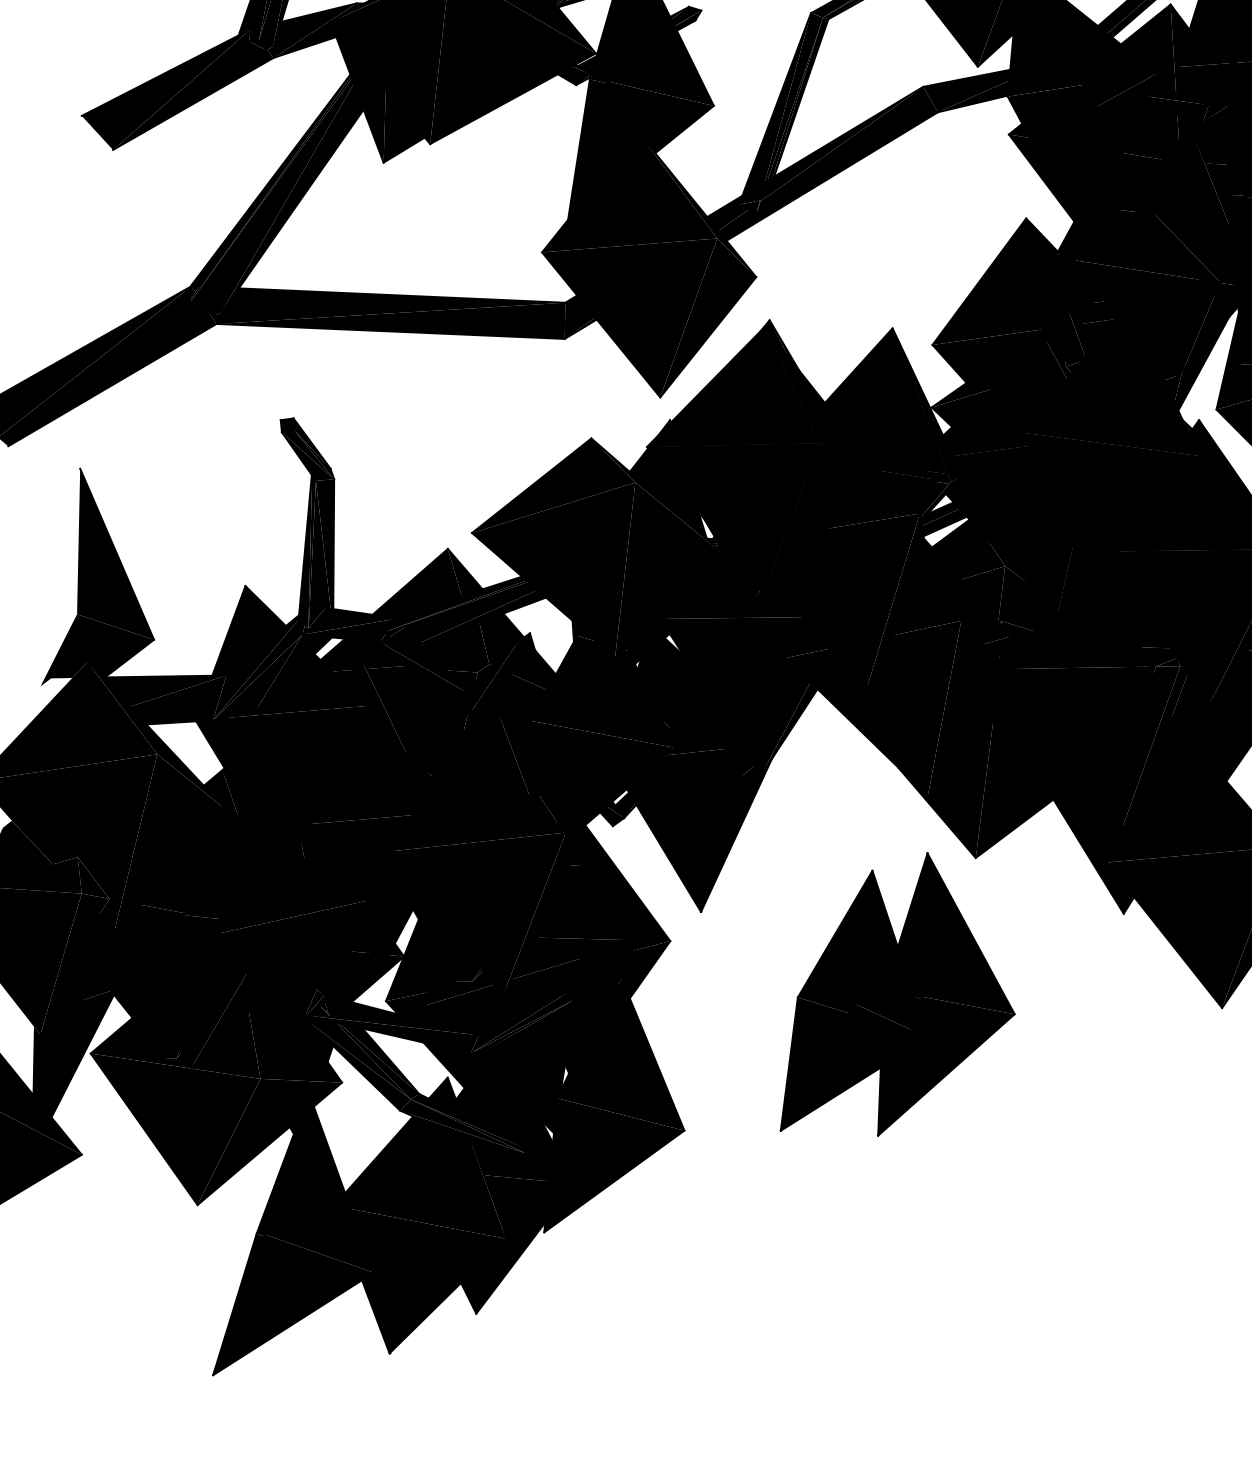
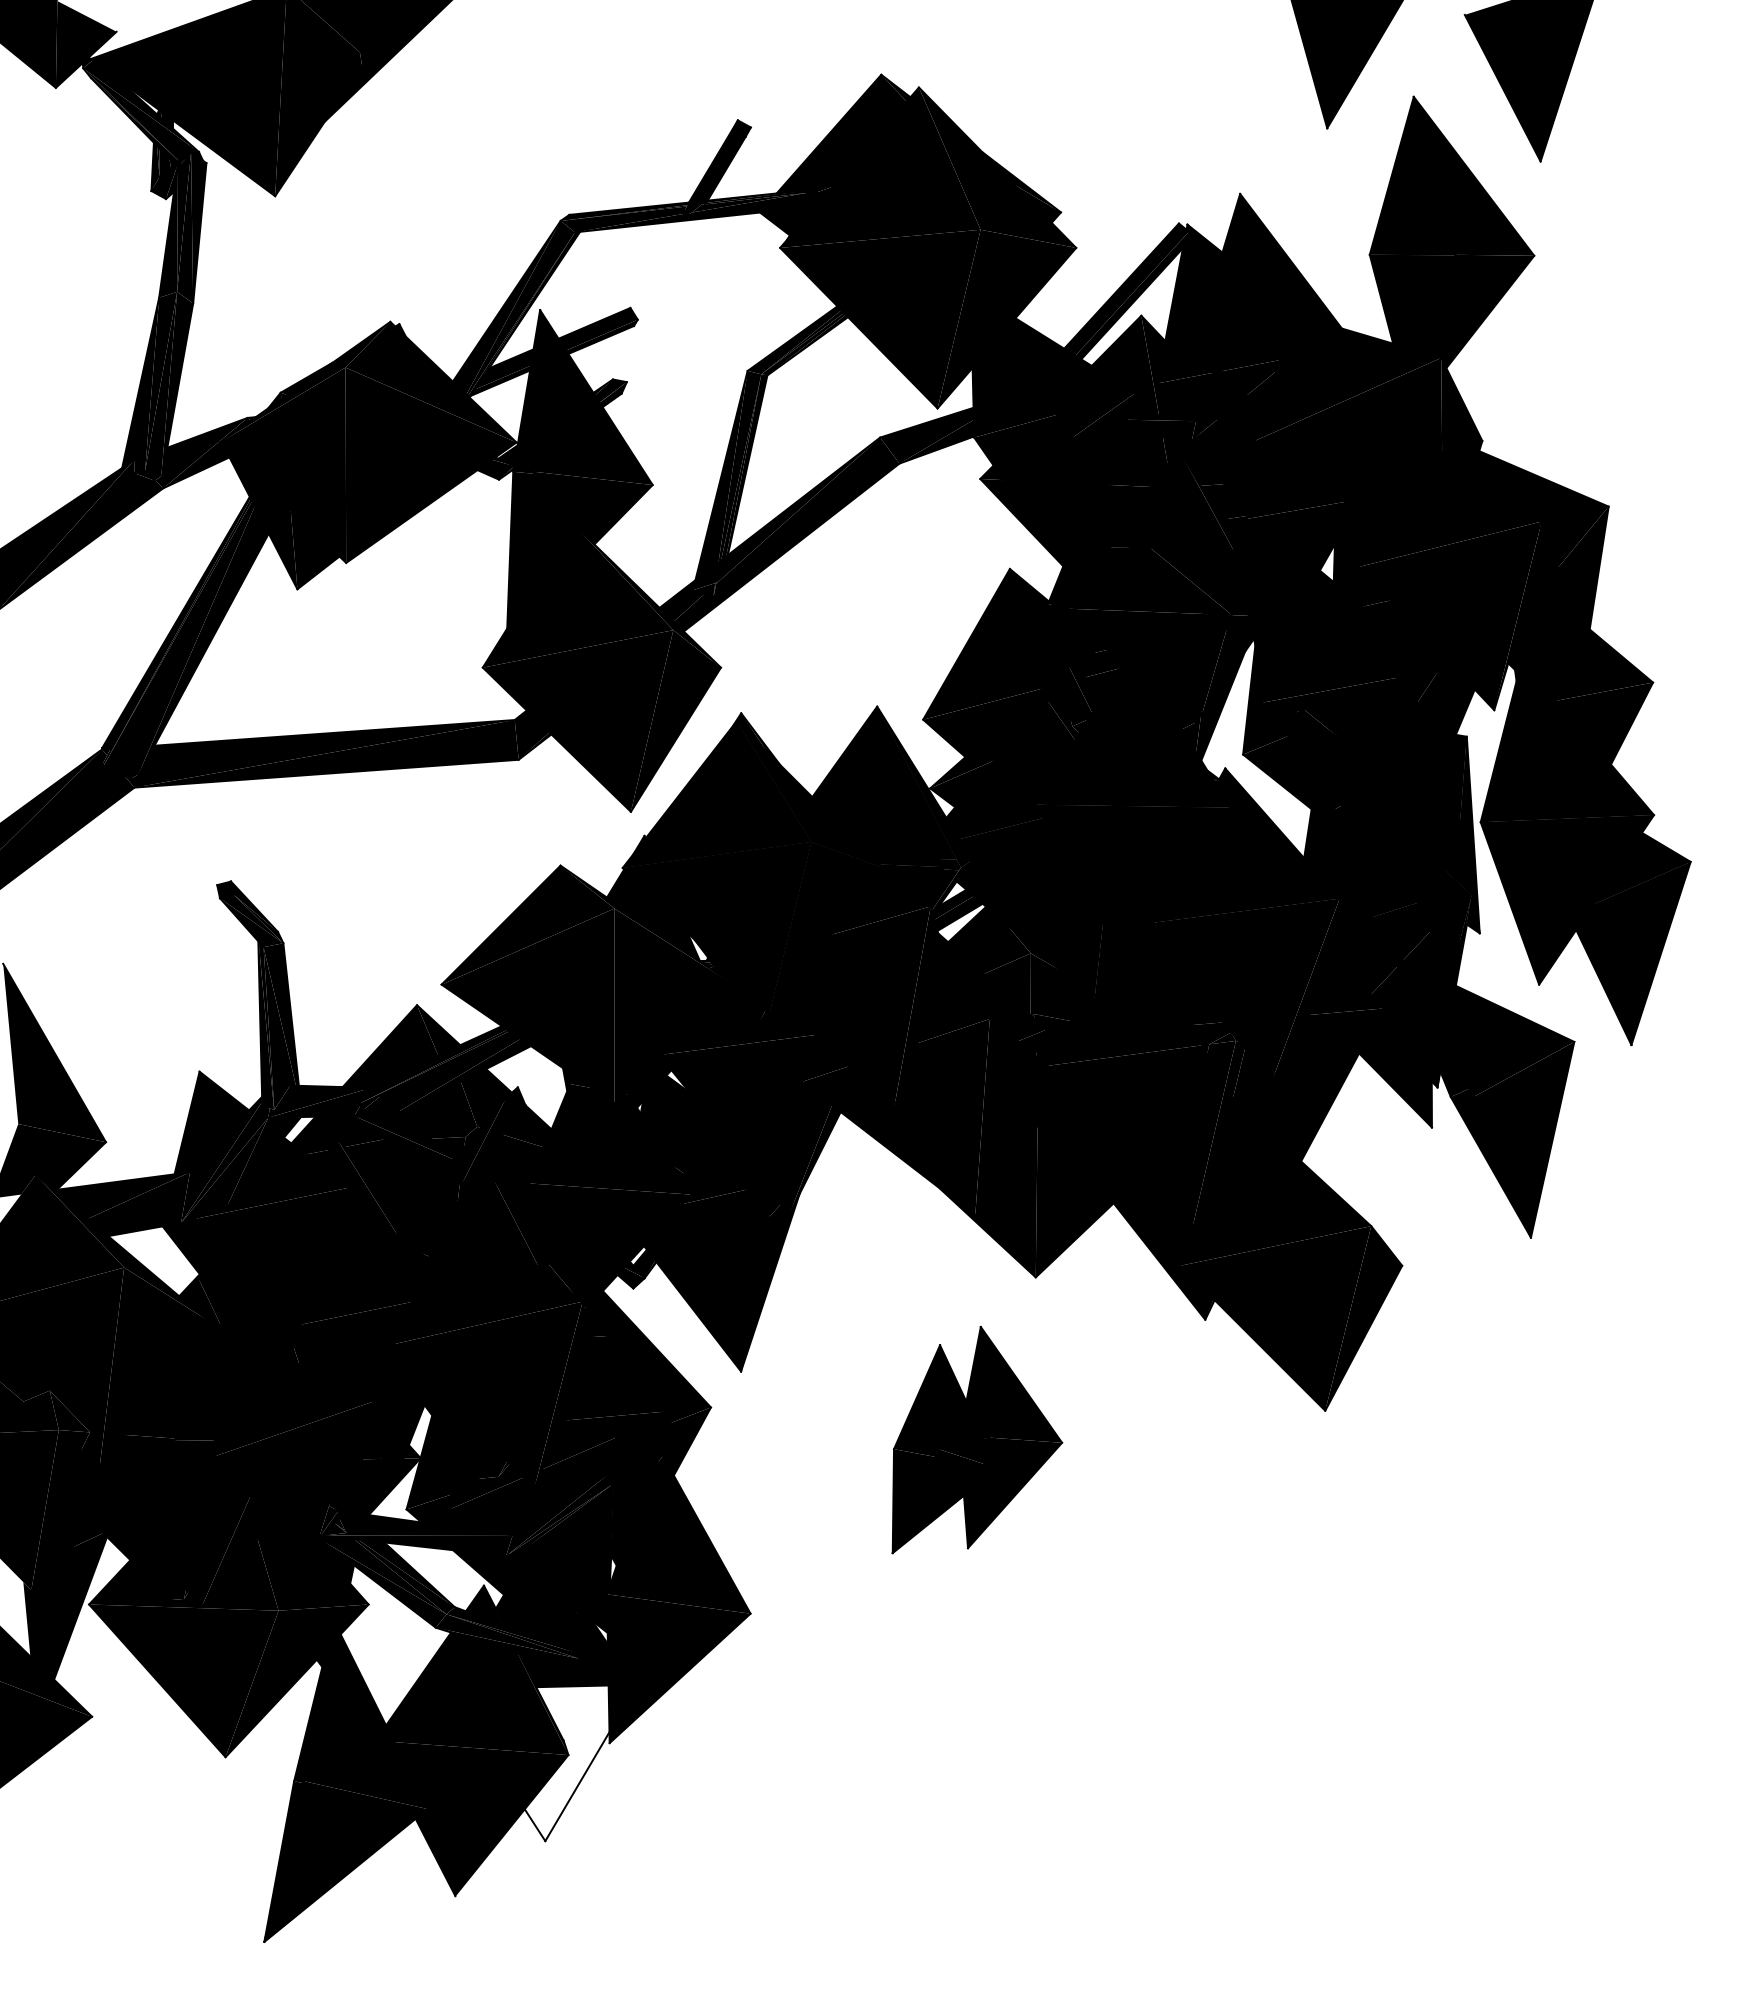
part: (906, 997) -> (977, 1439), size x0.7
fill: (503, 1246) -> (566, 1763), removed

